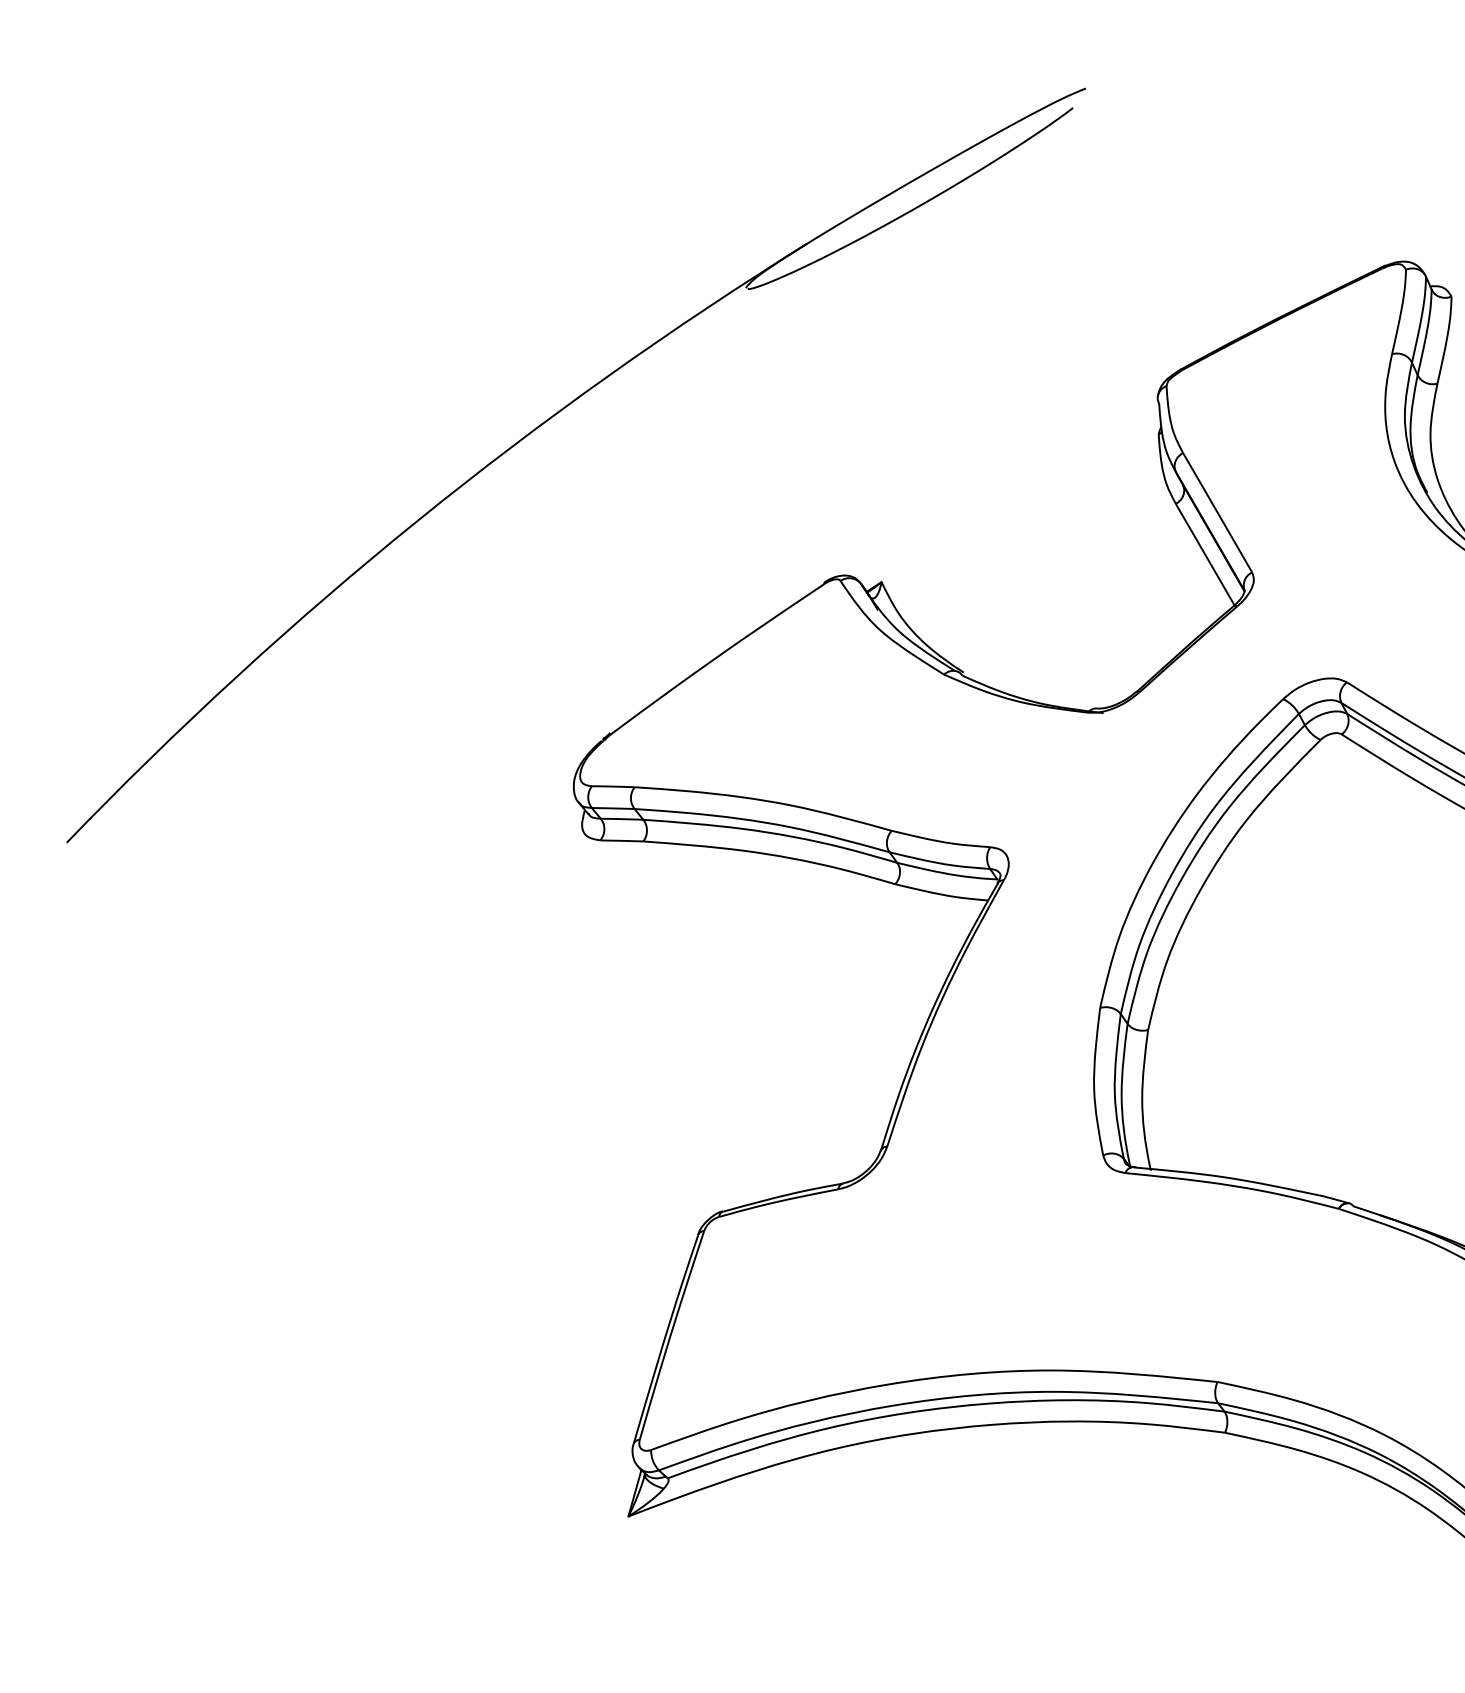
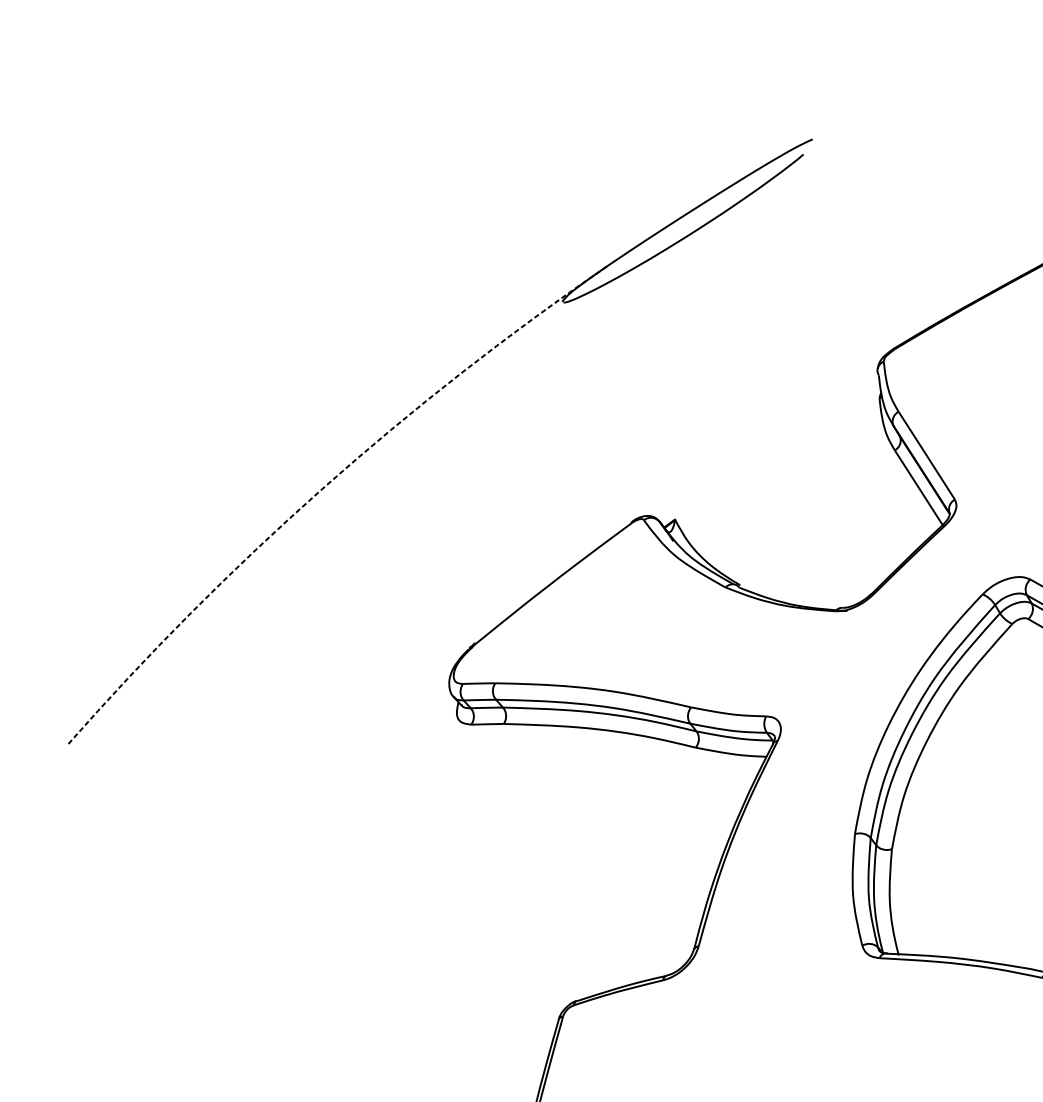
arc: (418, 520) -> (322, 488), solid -> dashed

